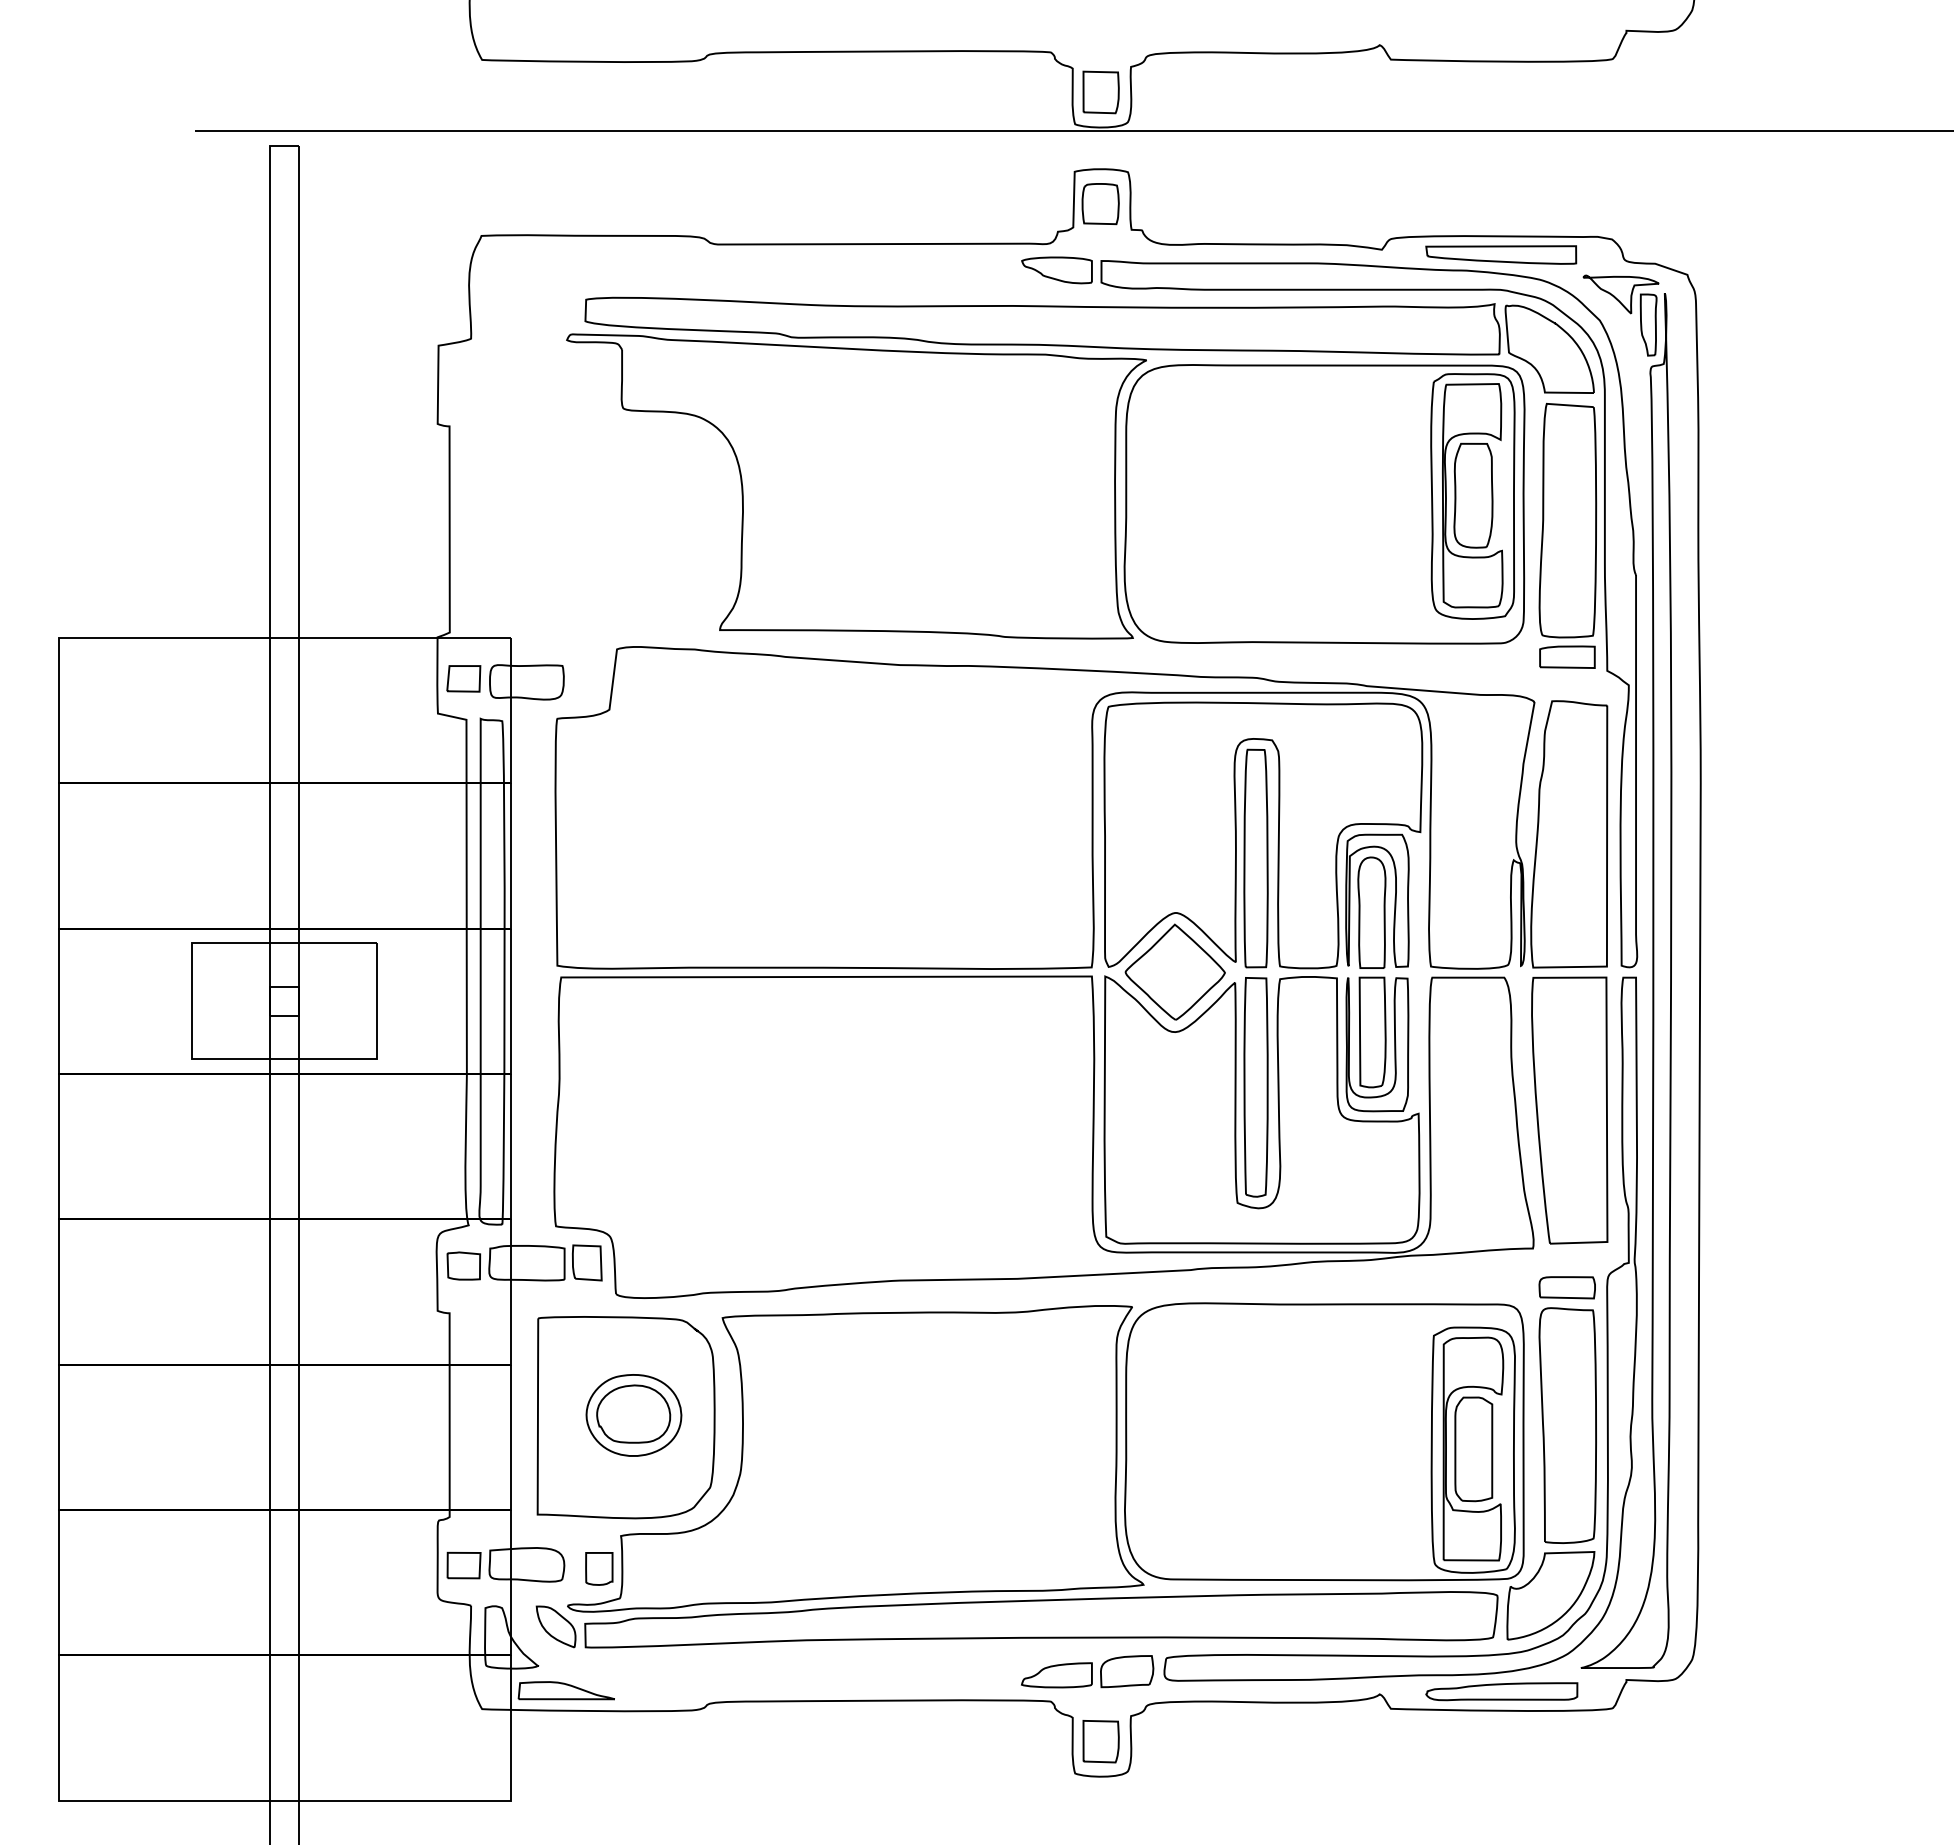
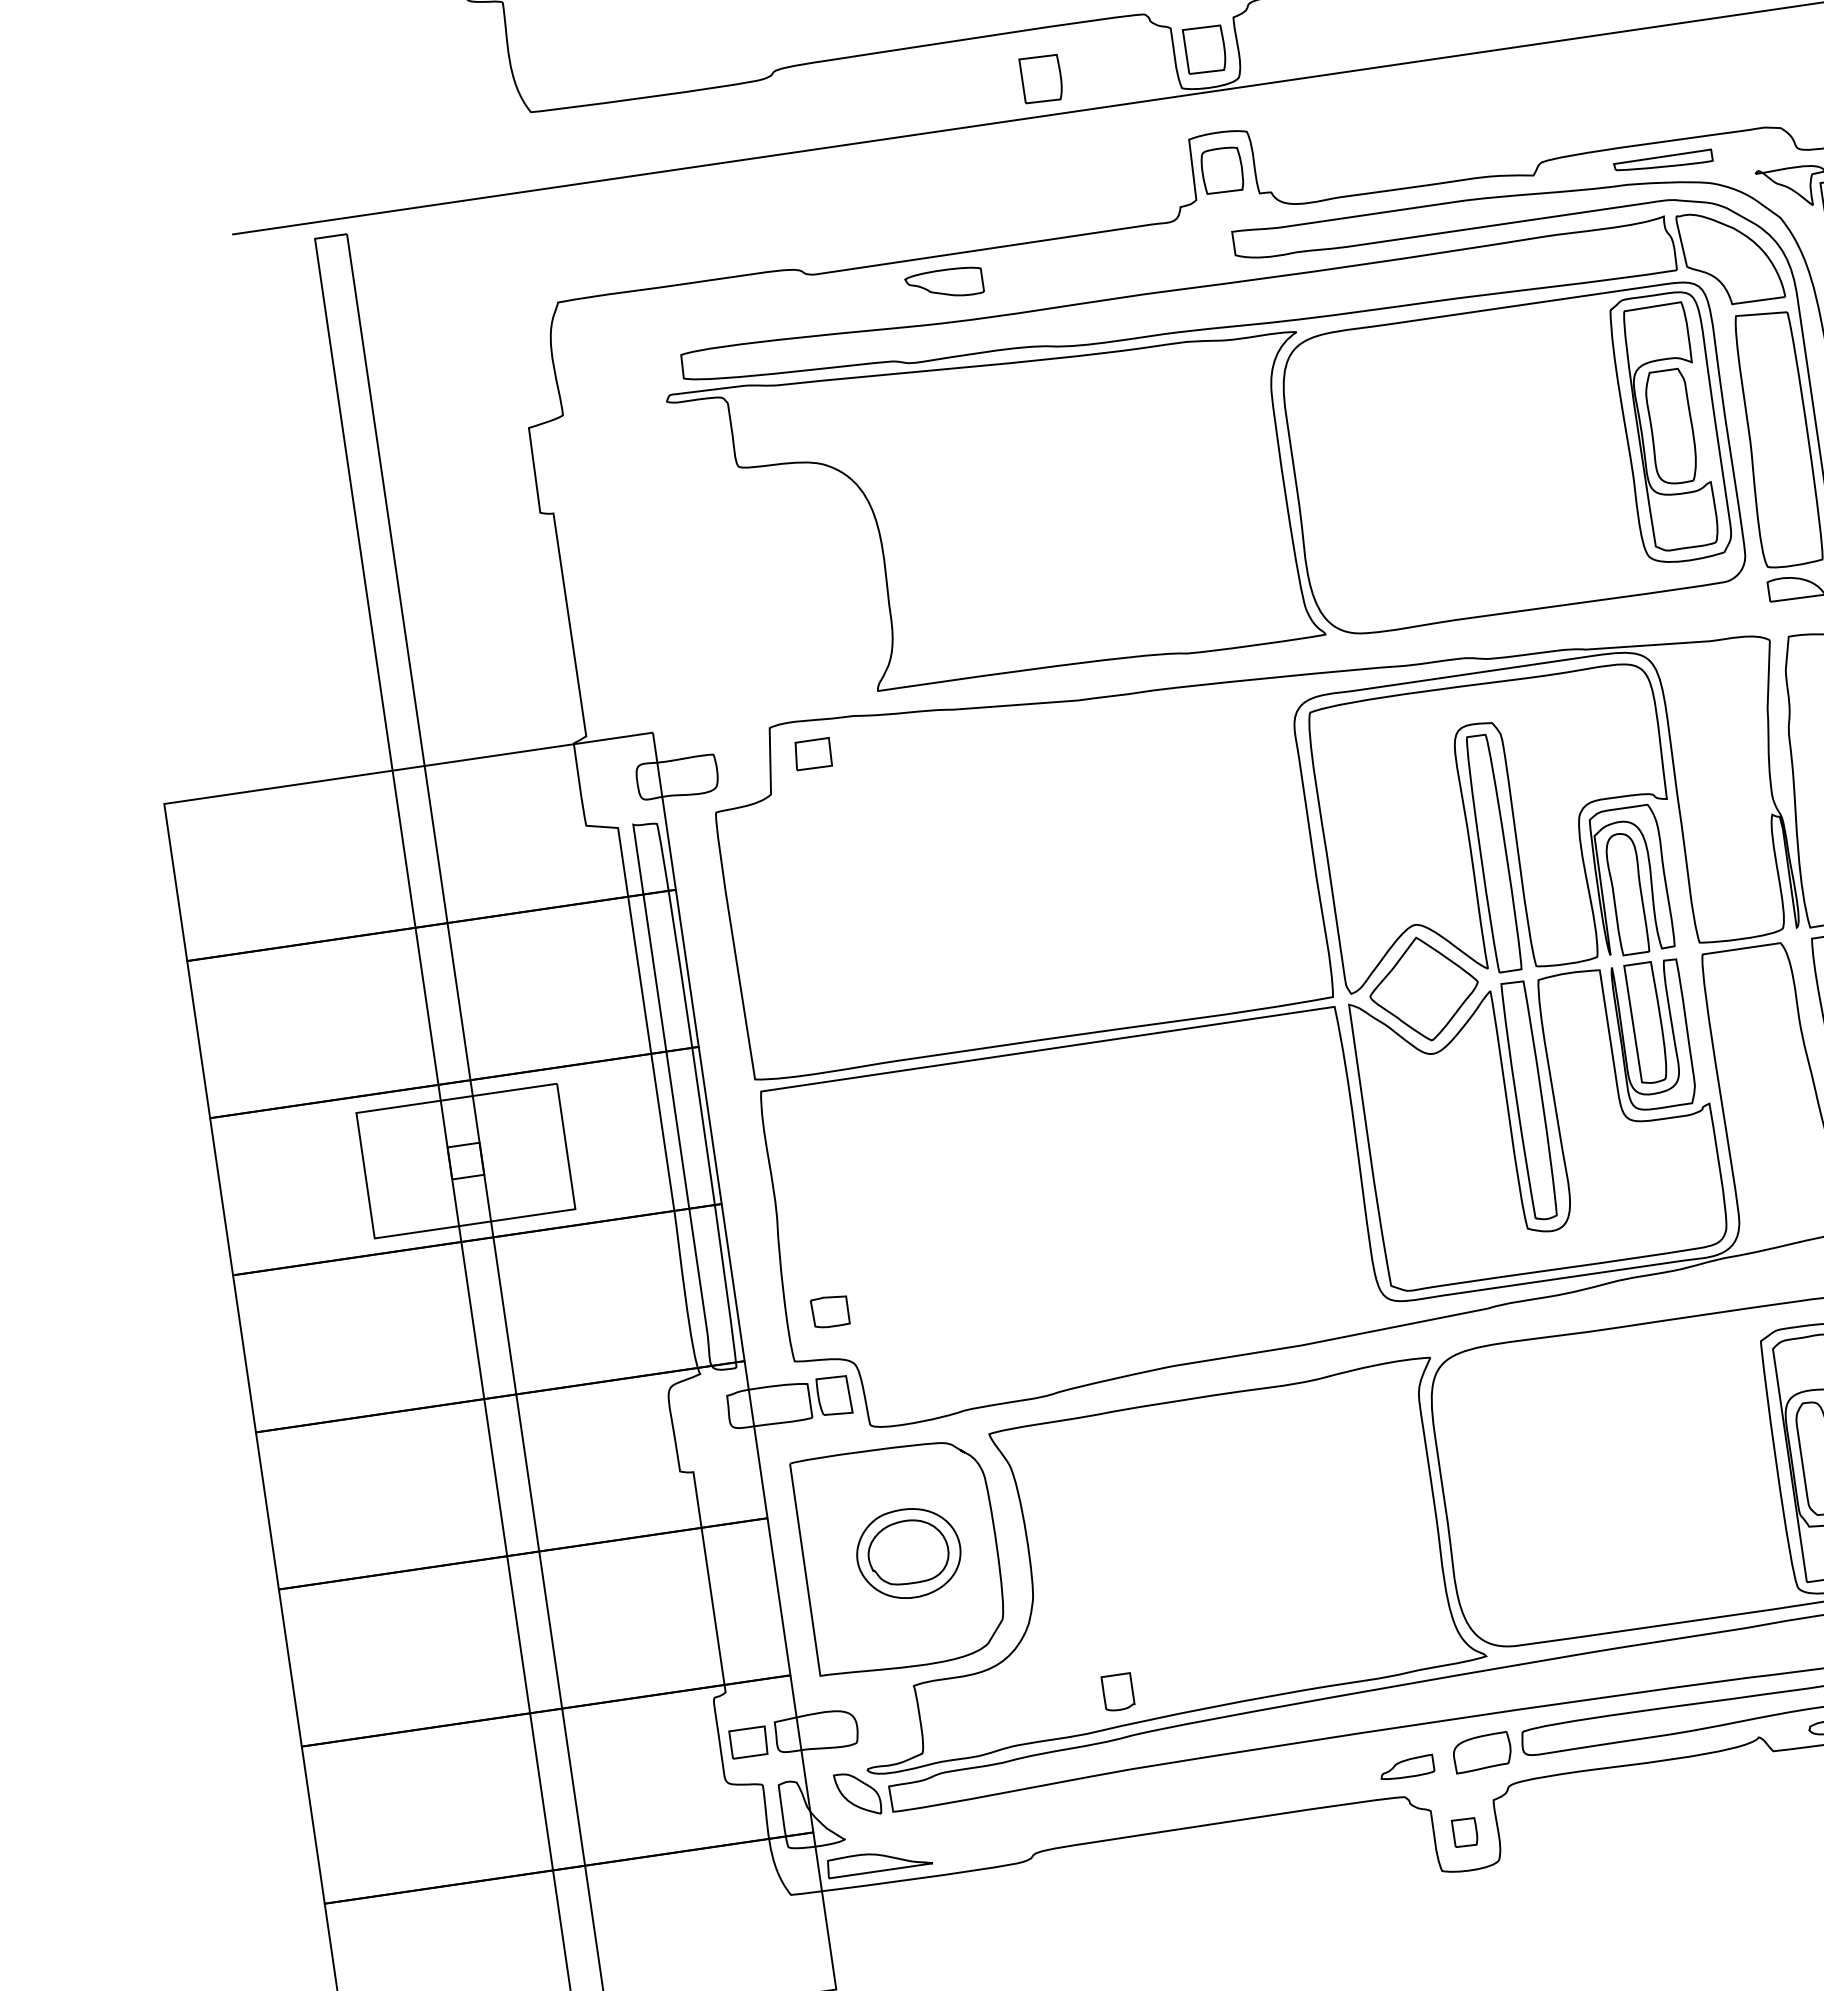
part: (948, 97) -> (1040, 79), added
part: (1501, 254) -> (1663, 161), size x0.6
part: (1056, 270) -> (943, 284), moved
part: (463, 678) -> (812, 754), moved
part: (463, 1265) -> (829, 1311), moved
part: (599, 1568) -> (1118, 1691), moved
part: (1056, 1675) -> (1406, 1768), size x0.7
part: (1100, 1741) -> (1464, 1832), size x0.6

